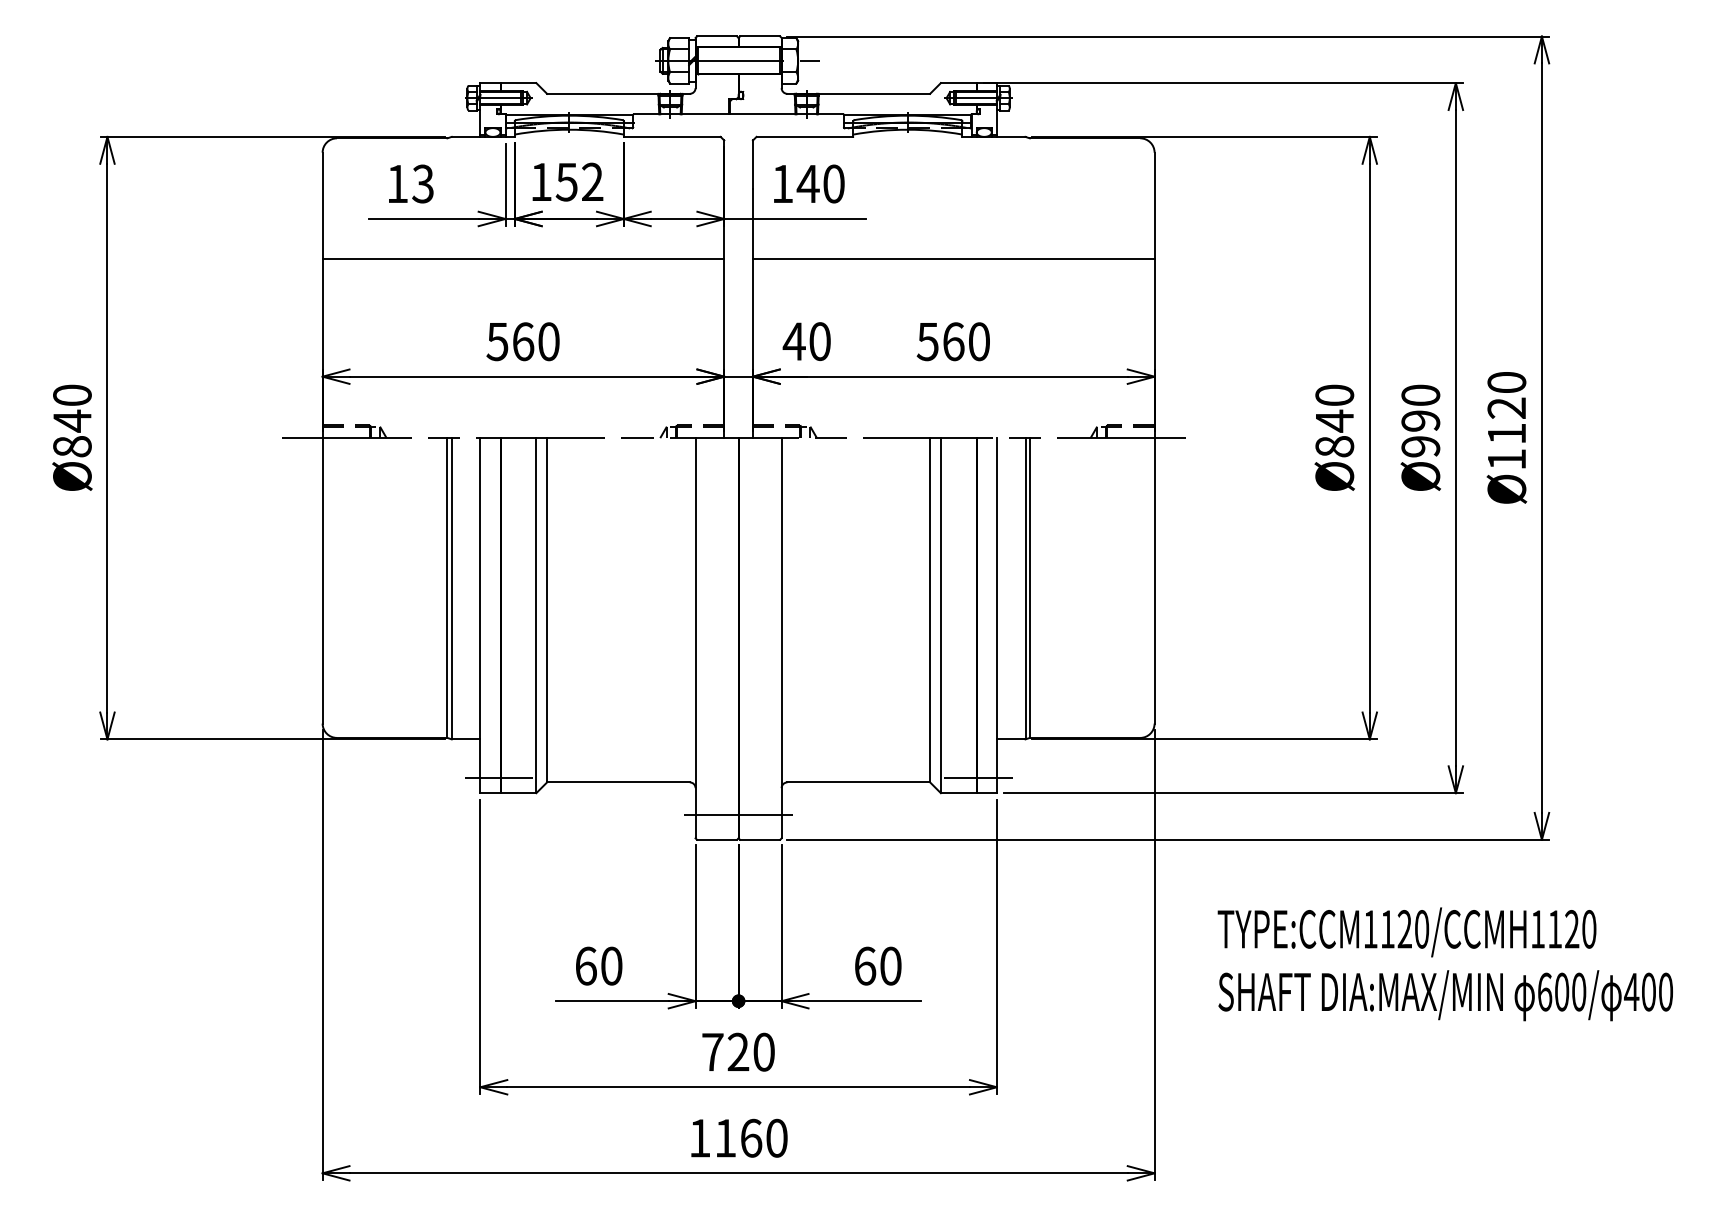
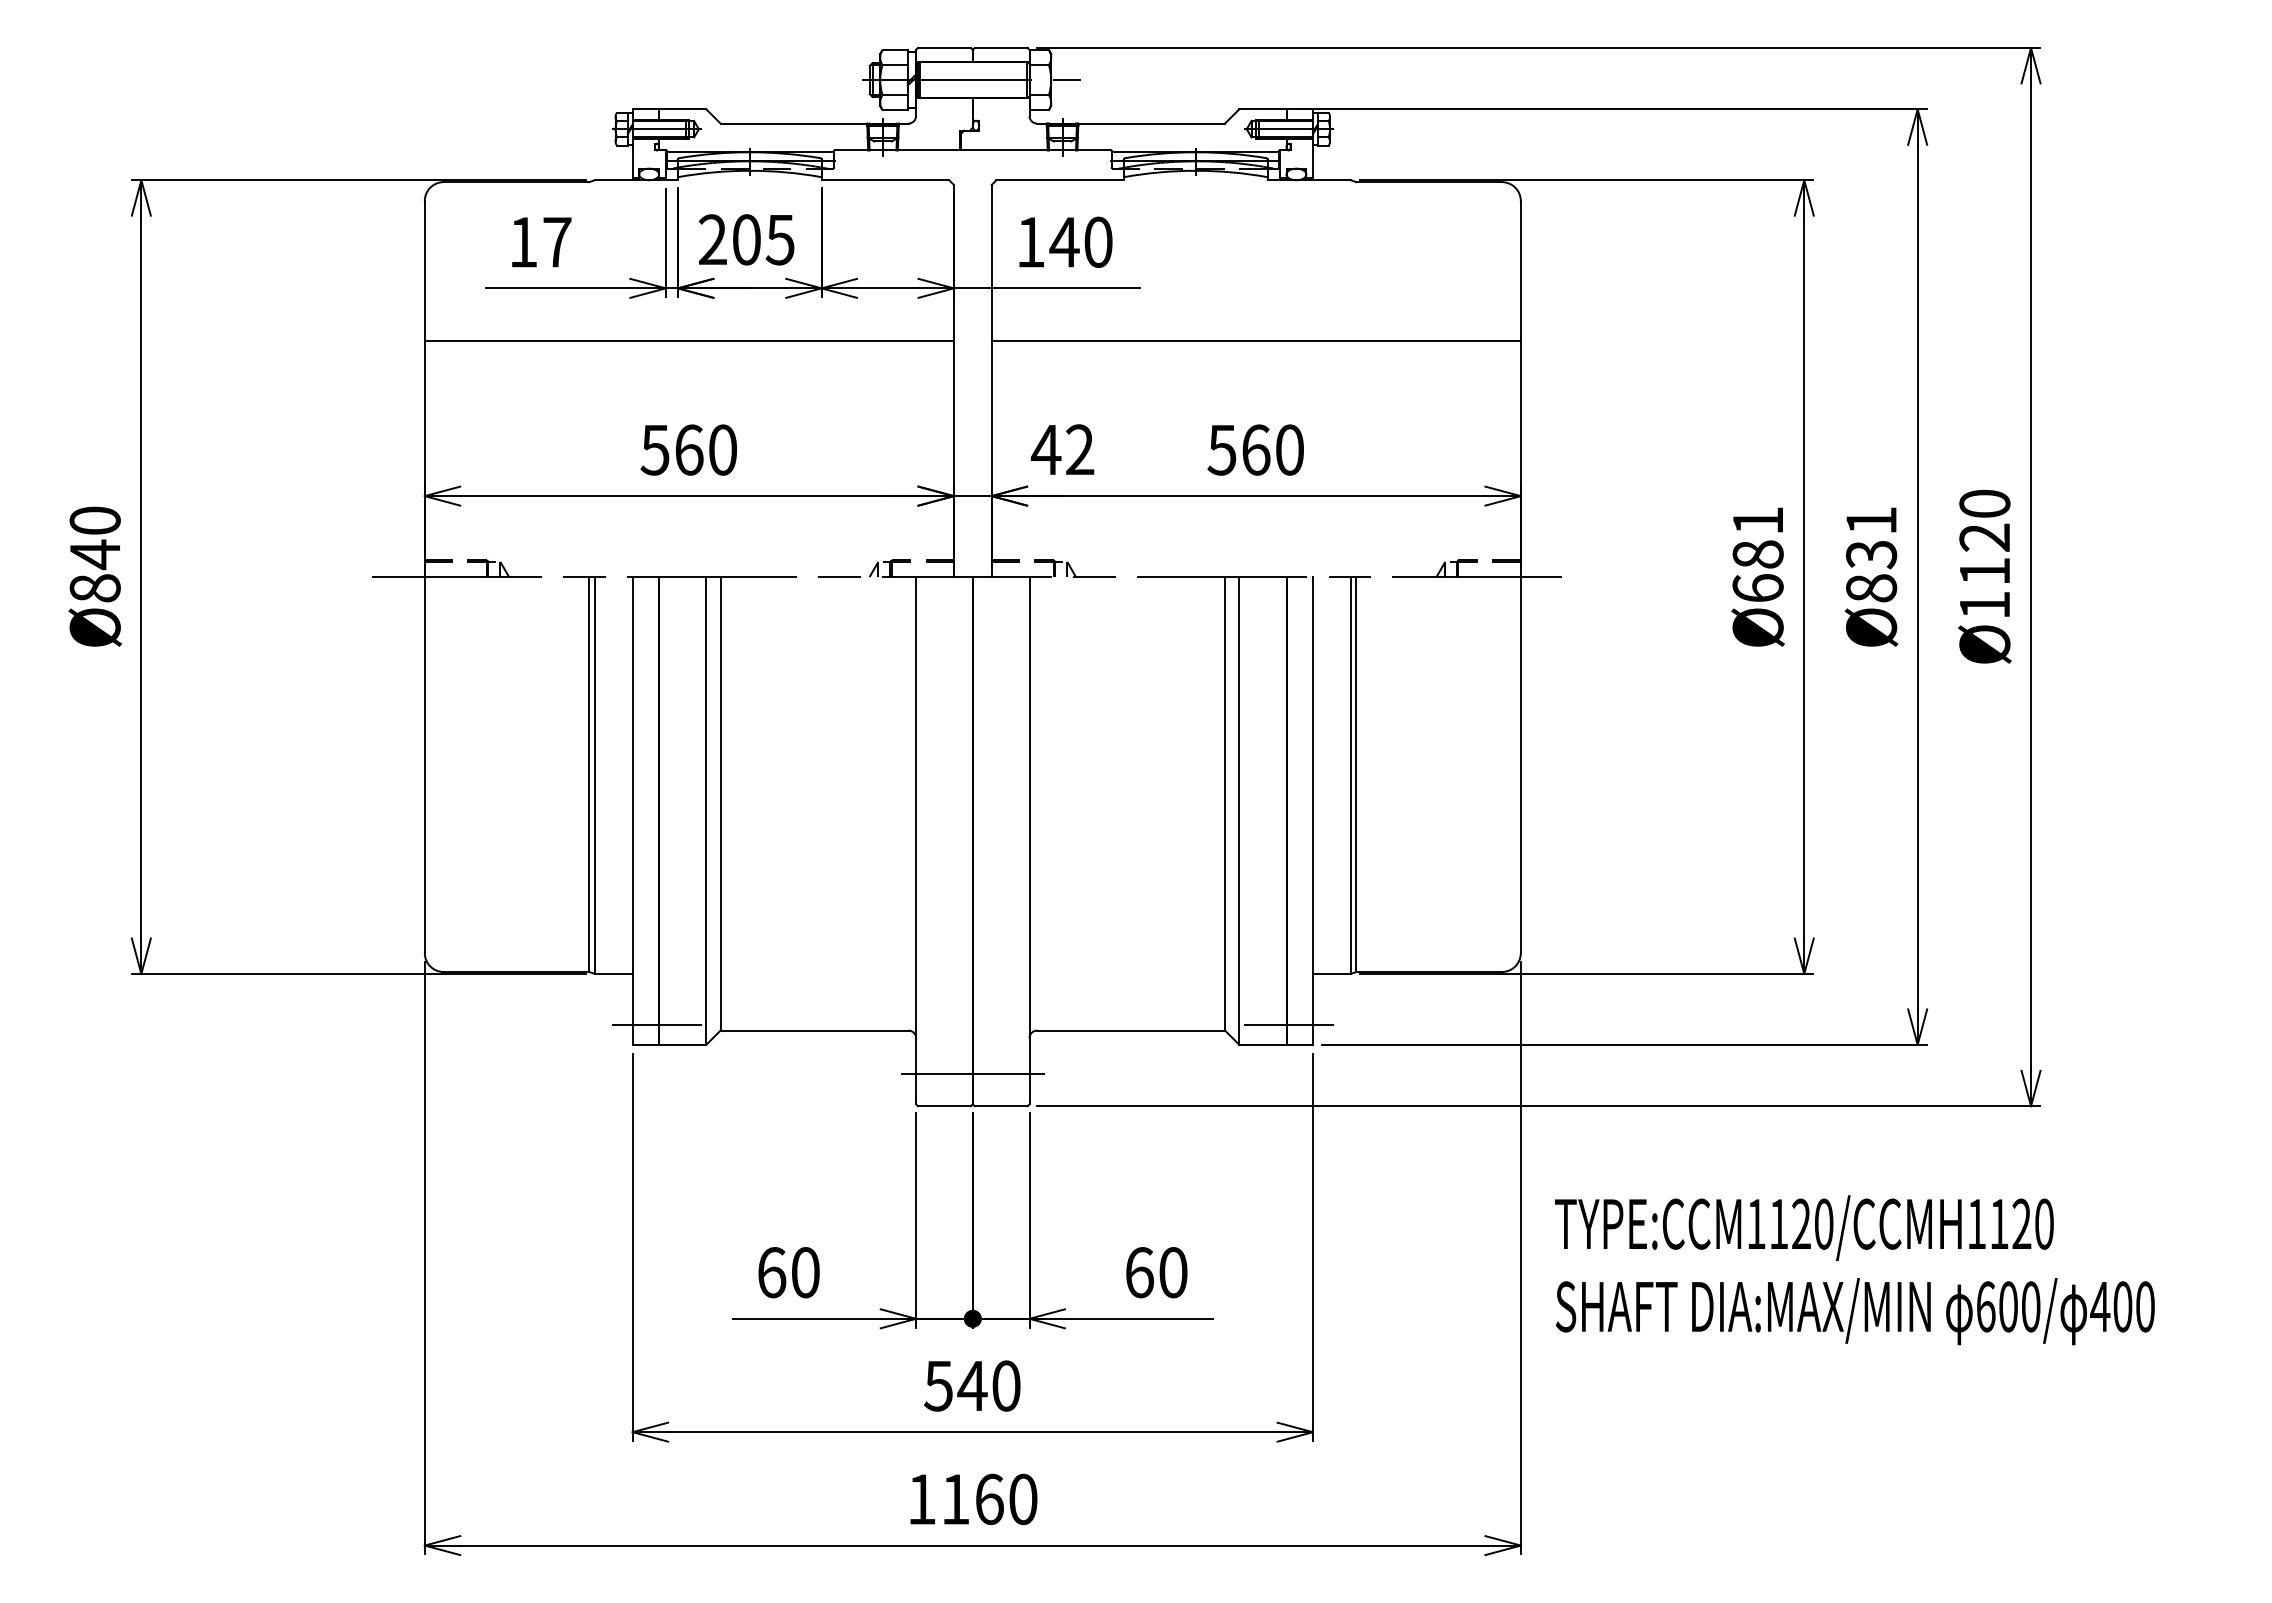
text: (566, 181) -> (746, 239), 152 -> 205
text: (422, 183) -> (556, 241), 13 -> 17
text: (820, 341) -> (1080, 449), 40 -> 42
text: (1334, 421) -> (1757, 554), Ø840 -> Ø681
text: (1420, 421) -> (1871, 554), Ø990 -> Ø831
text: (1445, 964) -> (1854, 1270), moved
text: (725, 1051) -> (955, 1385), 720 -> 540

